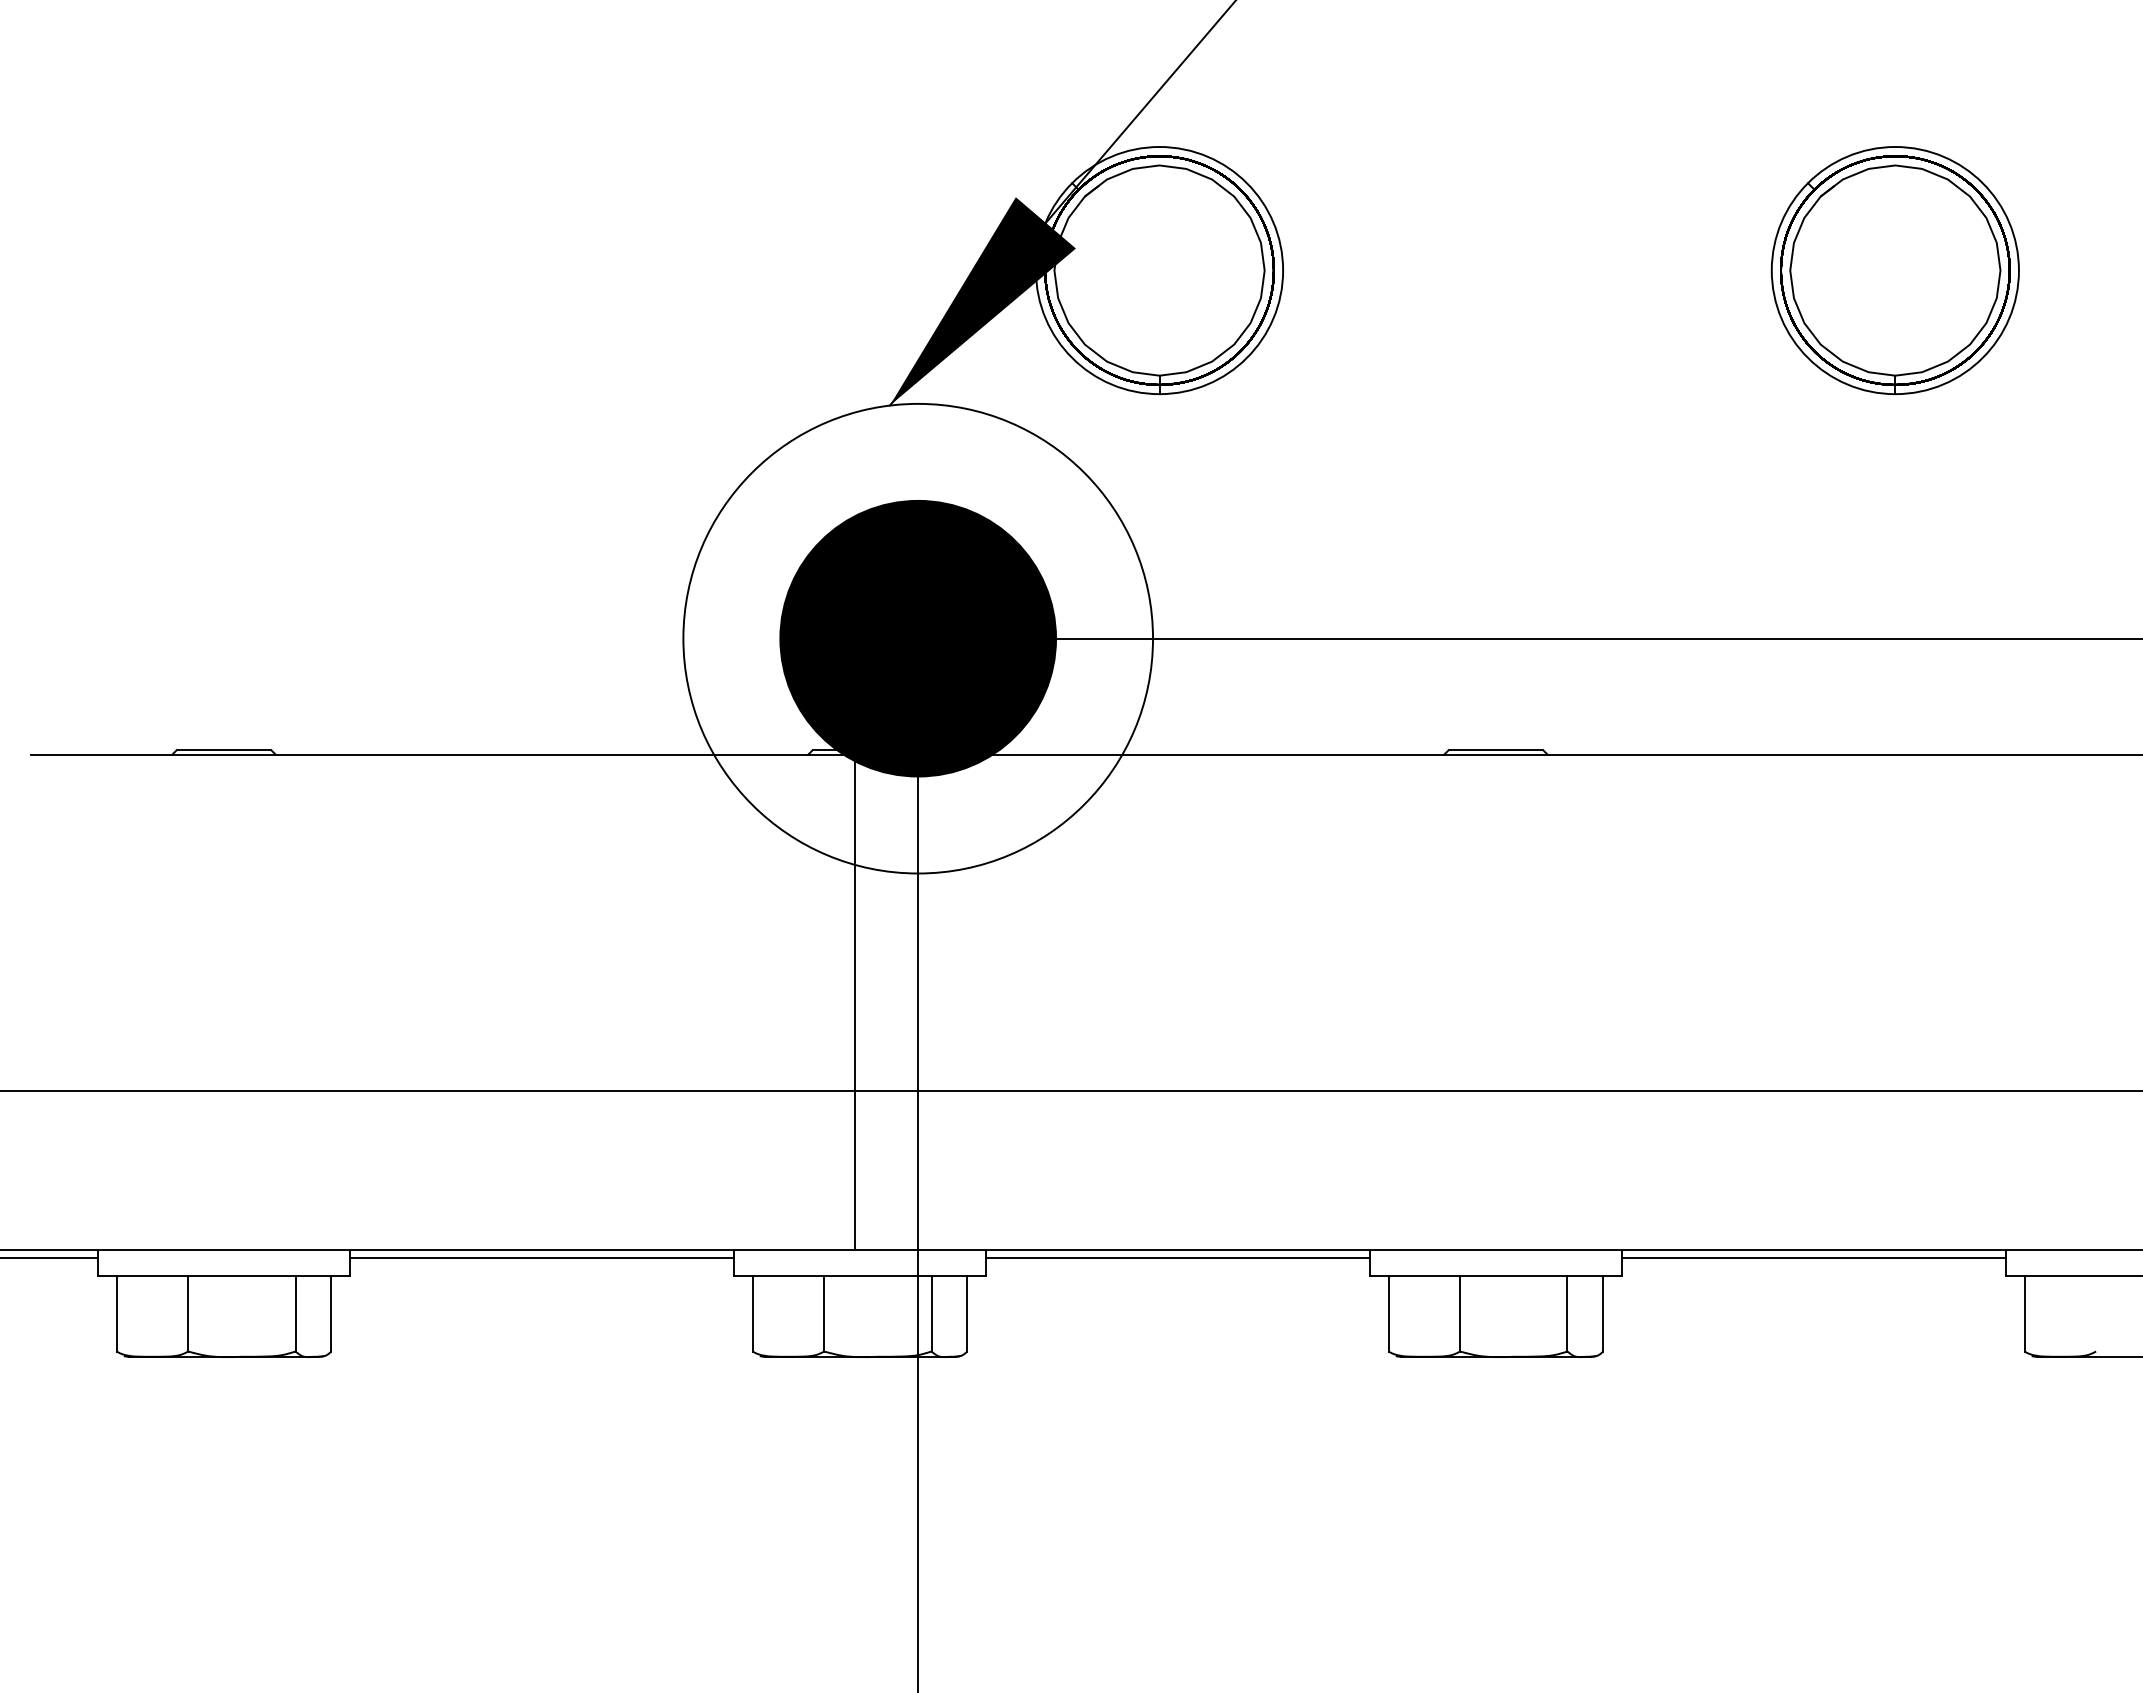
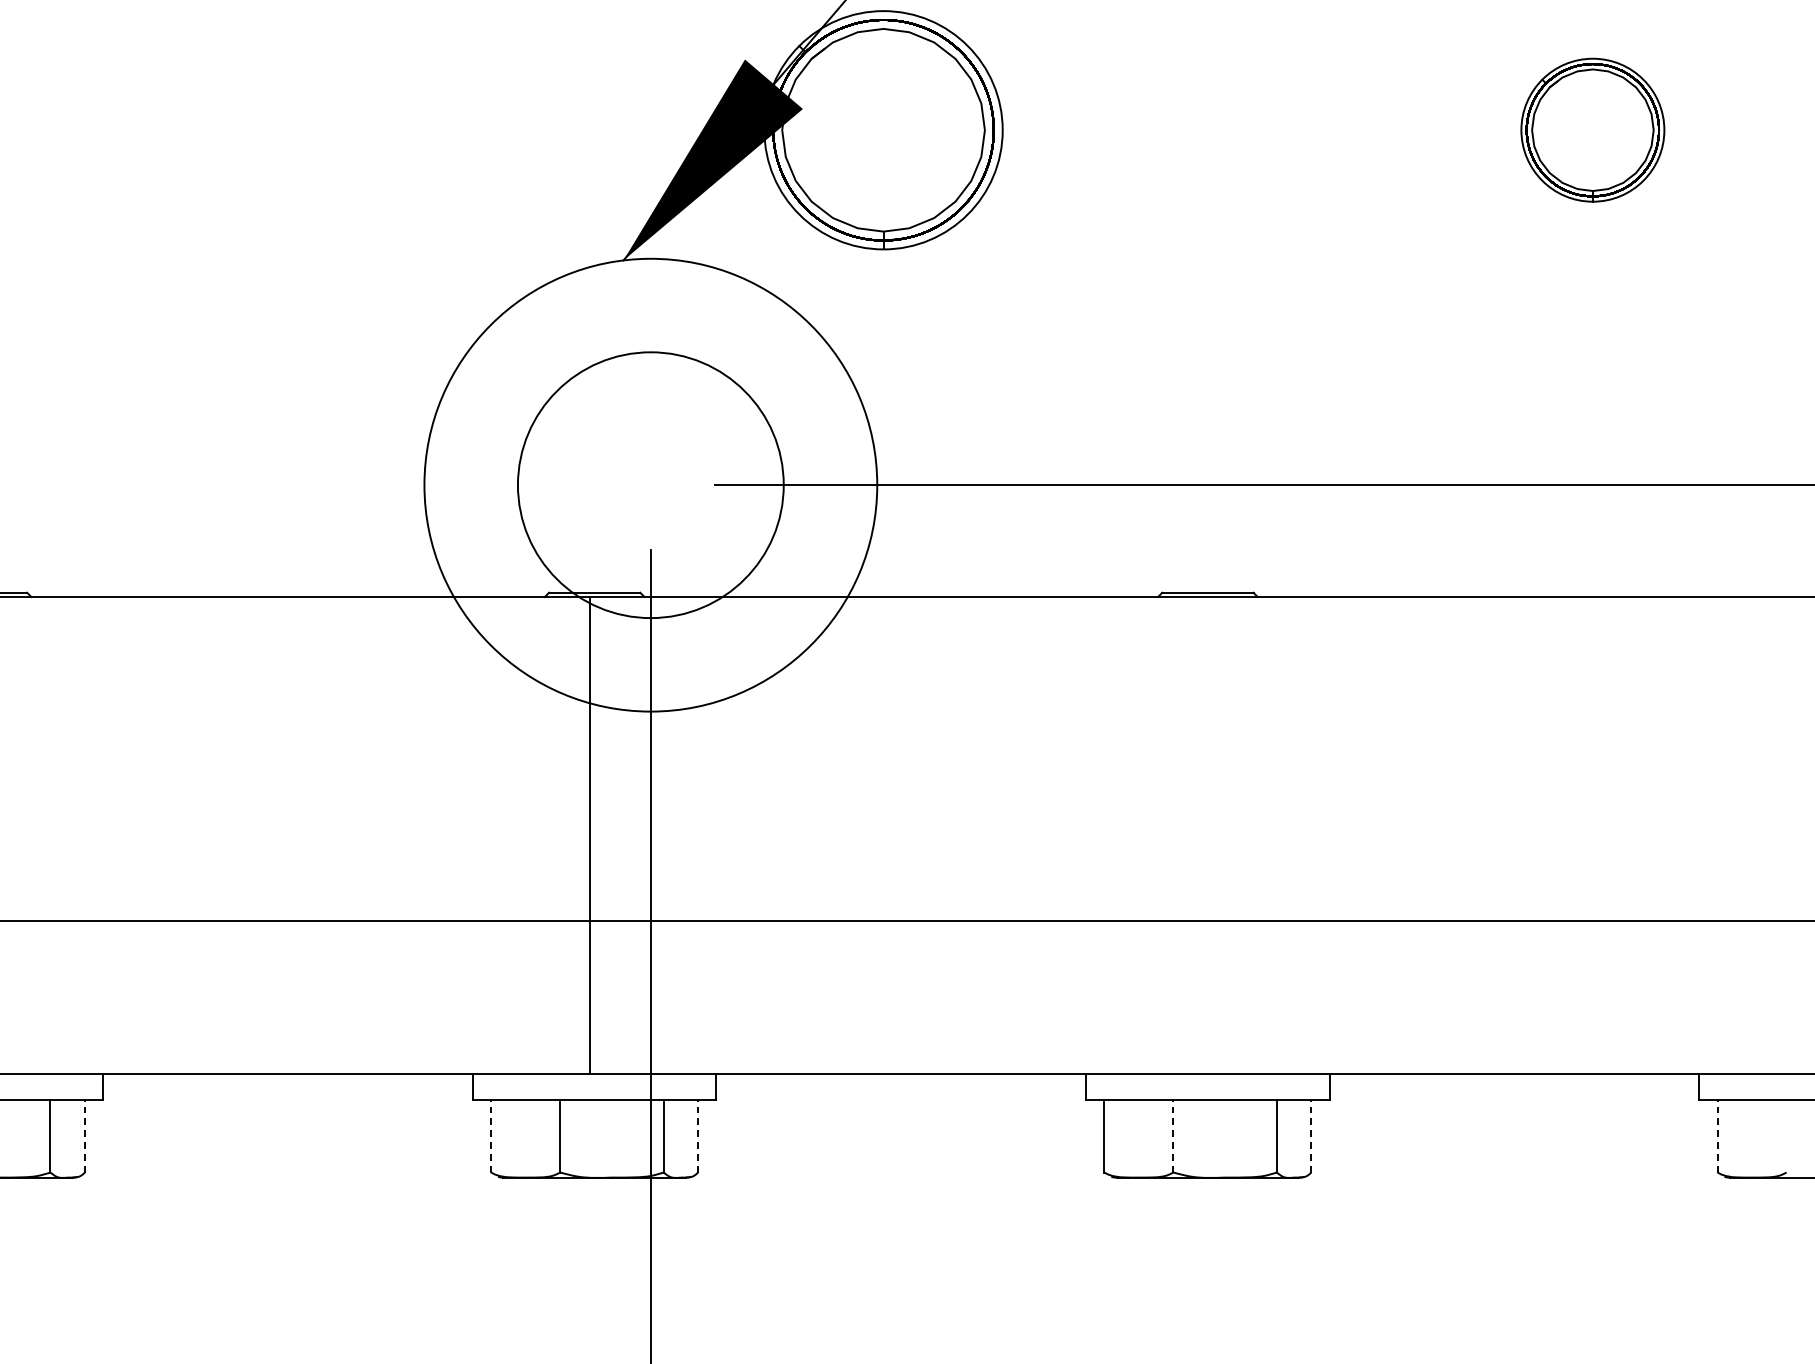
part: (1894, 270) -> (1592, 130), size x0.6
fill: (918, 638) -> (651, 485), removed
line: (541, 1257) -> (287, 1081), removed
line: (1177, 1257) -> (900, 1081), removed
line: (1813, 1257) -> (1514, 1081), removed
line: (331, 1313) -> (85, 1135), solid -> dashed
line: (752, 1313) -> (491, 1135), solid -> dashed
line: (967, 1313) -> (698, 1135), solid -> dashed
line: (1460, 1313) -> (1173, 1135), solid -> dashed
line: (1603, 1313) -> (1311, 1135), solid -> dashed
line: (2024, 1313) -> (1717, 1135), solid -> dashed

